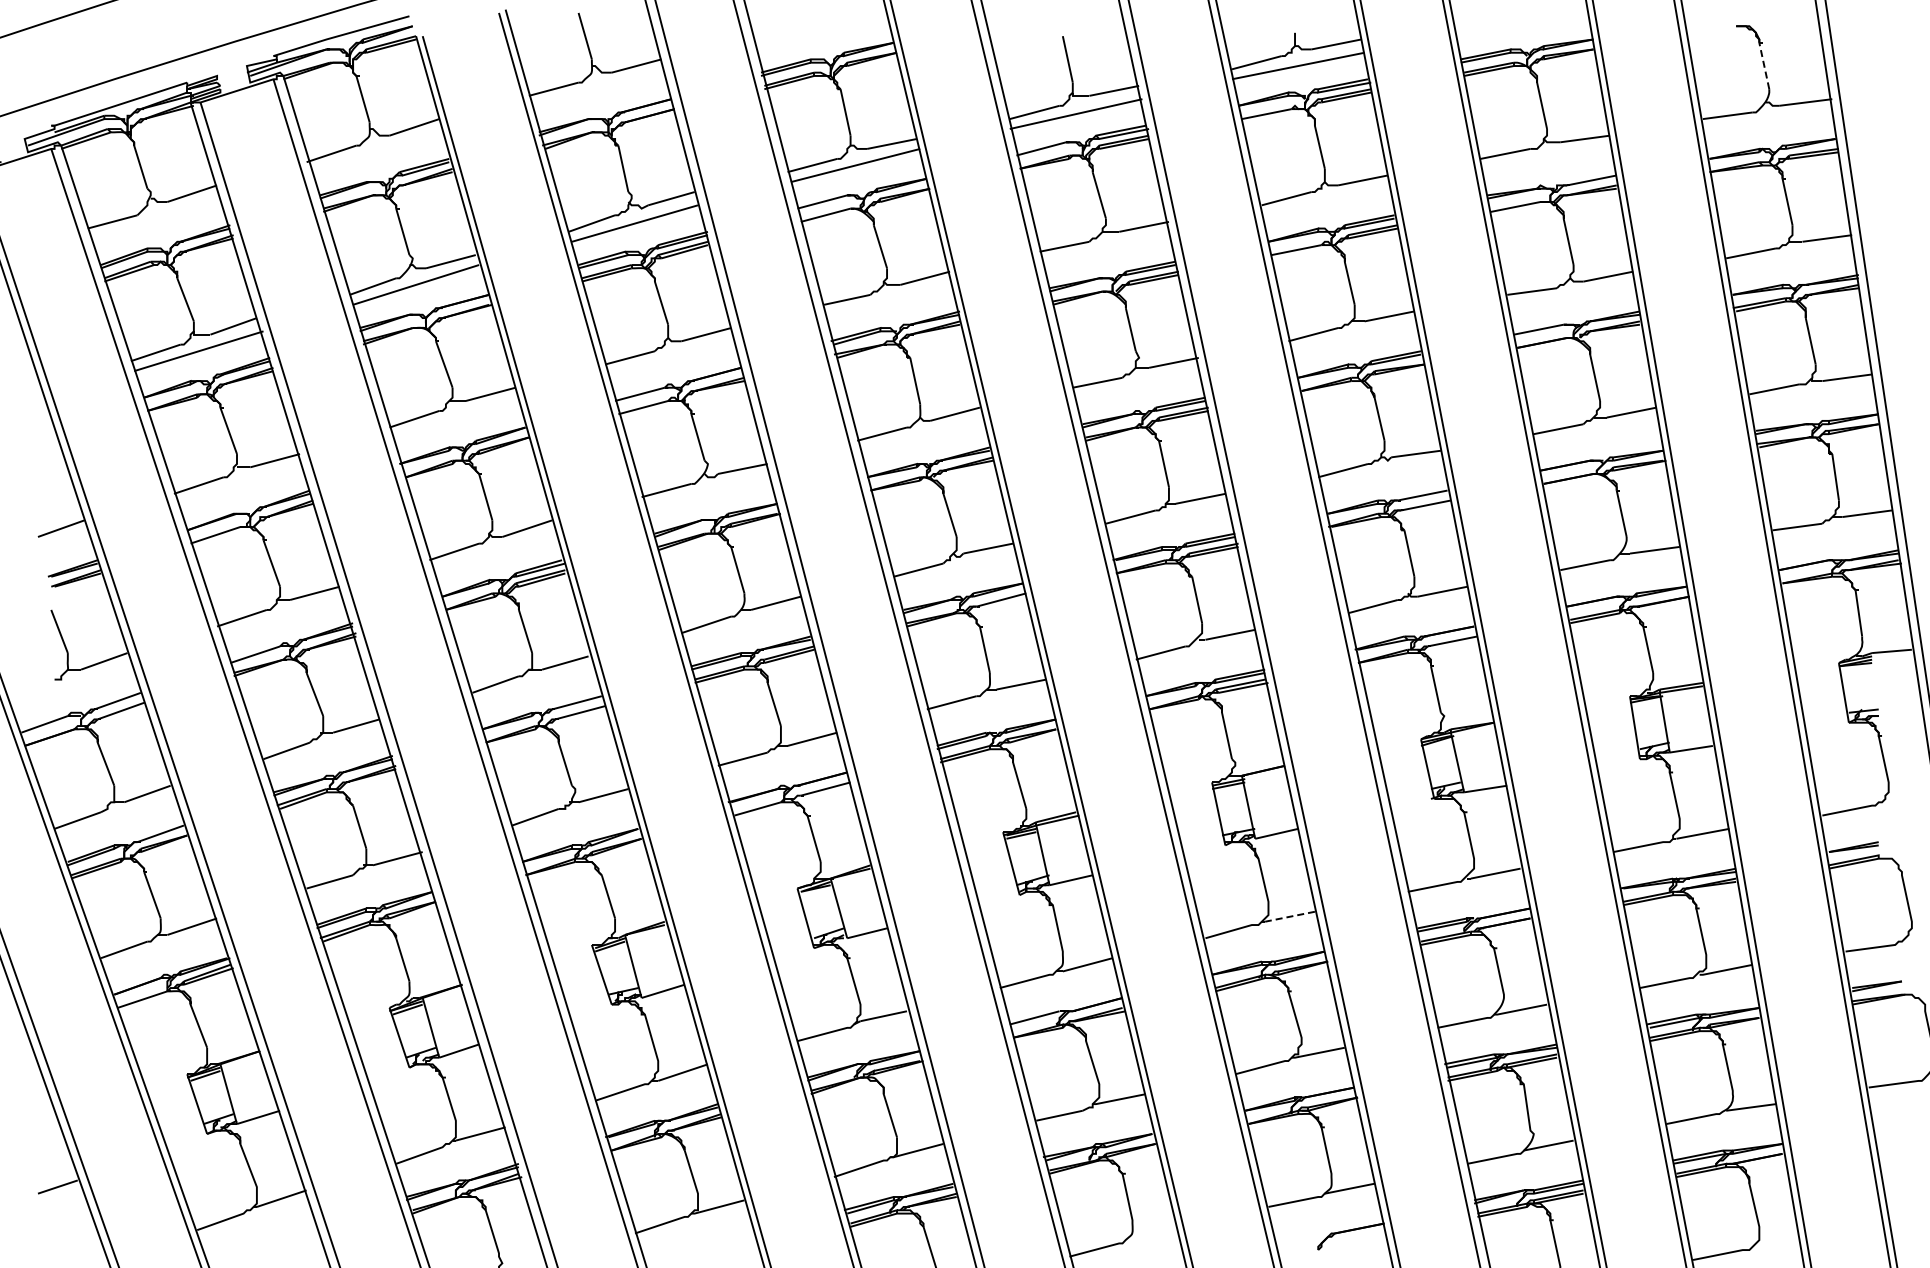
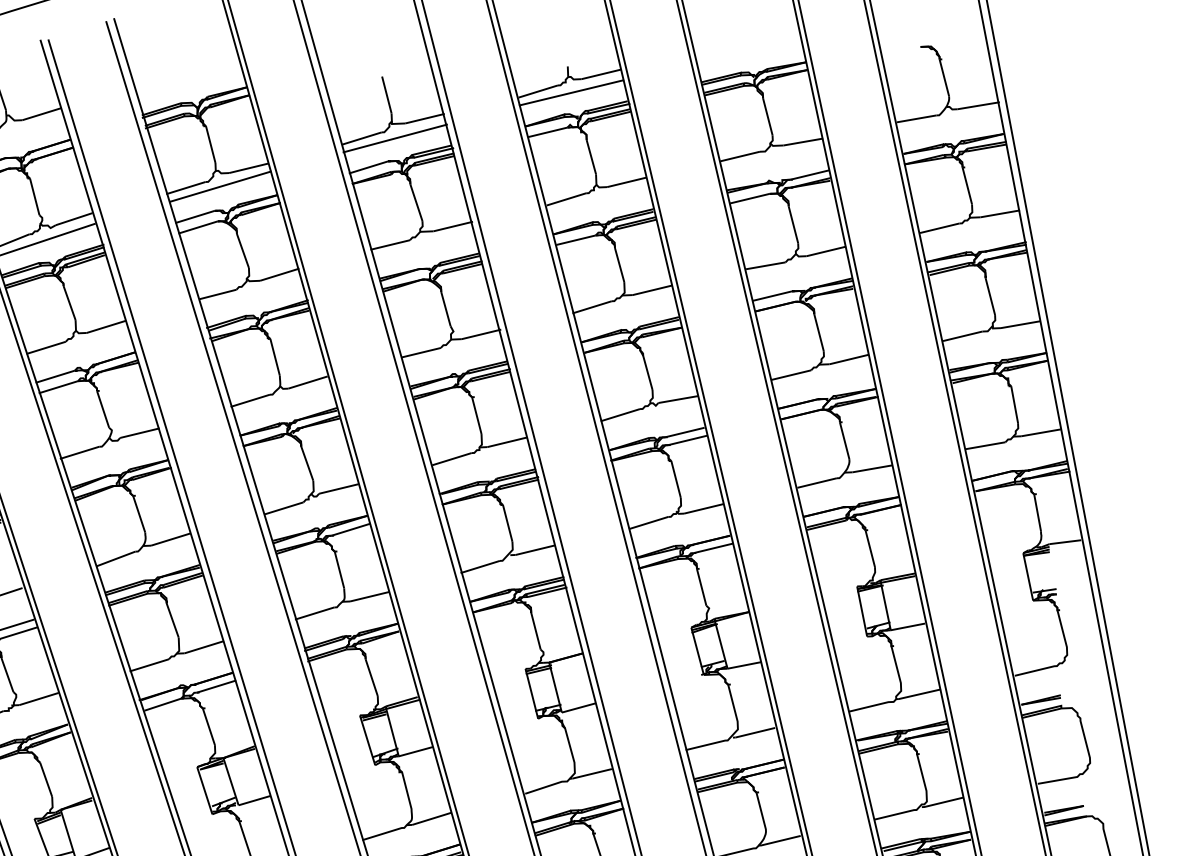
line: (1764, 66) -> (944, 78), dashed -> solid
line: (1289, 916) -> (591, 773), dashed -> solid

